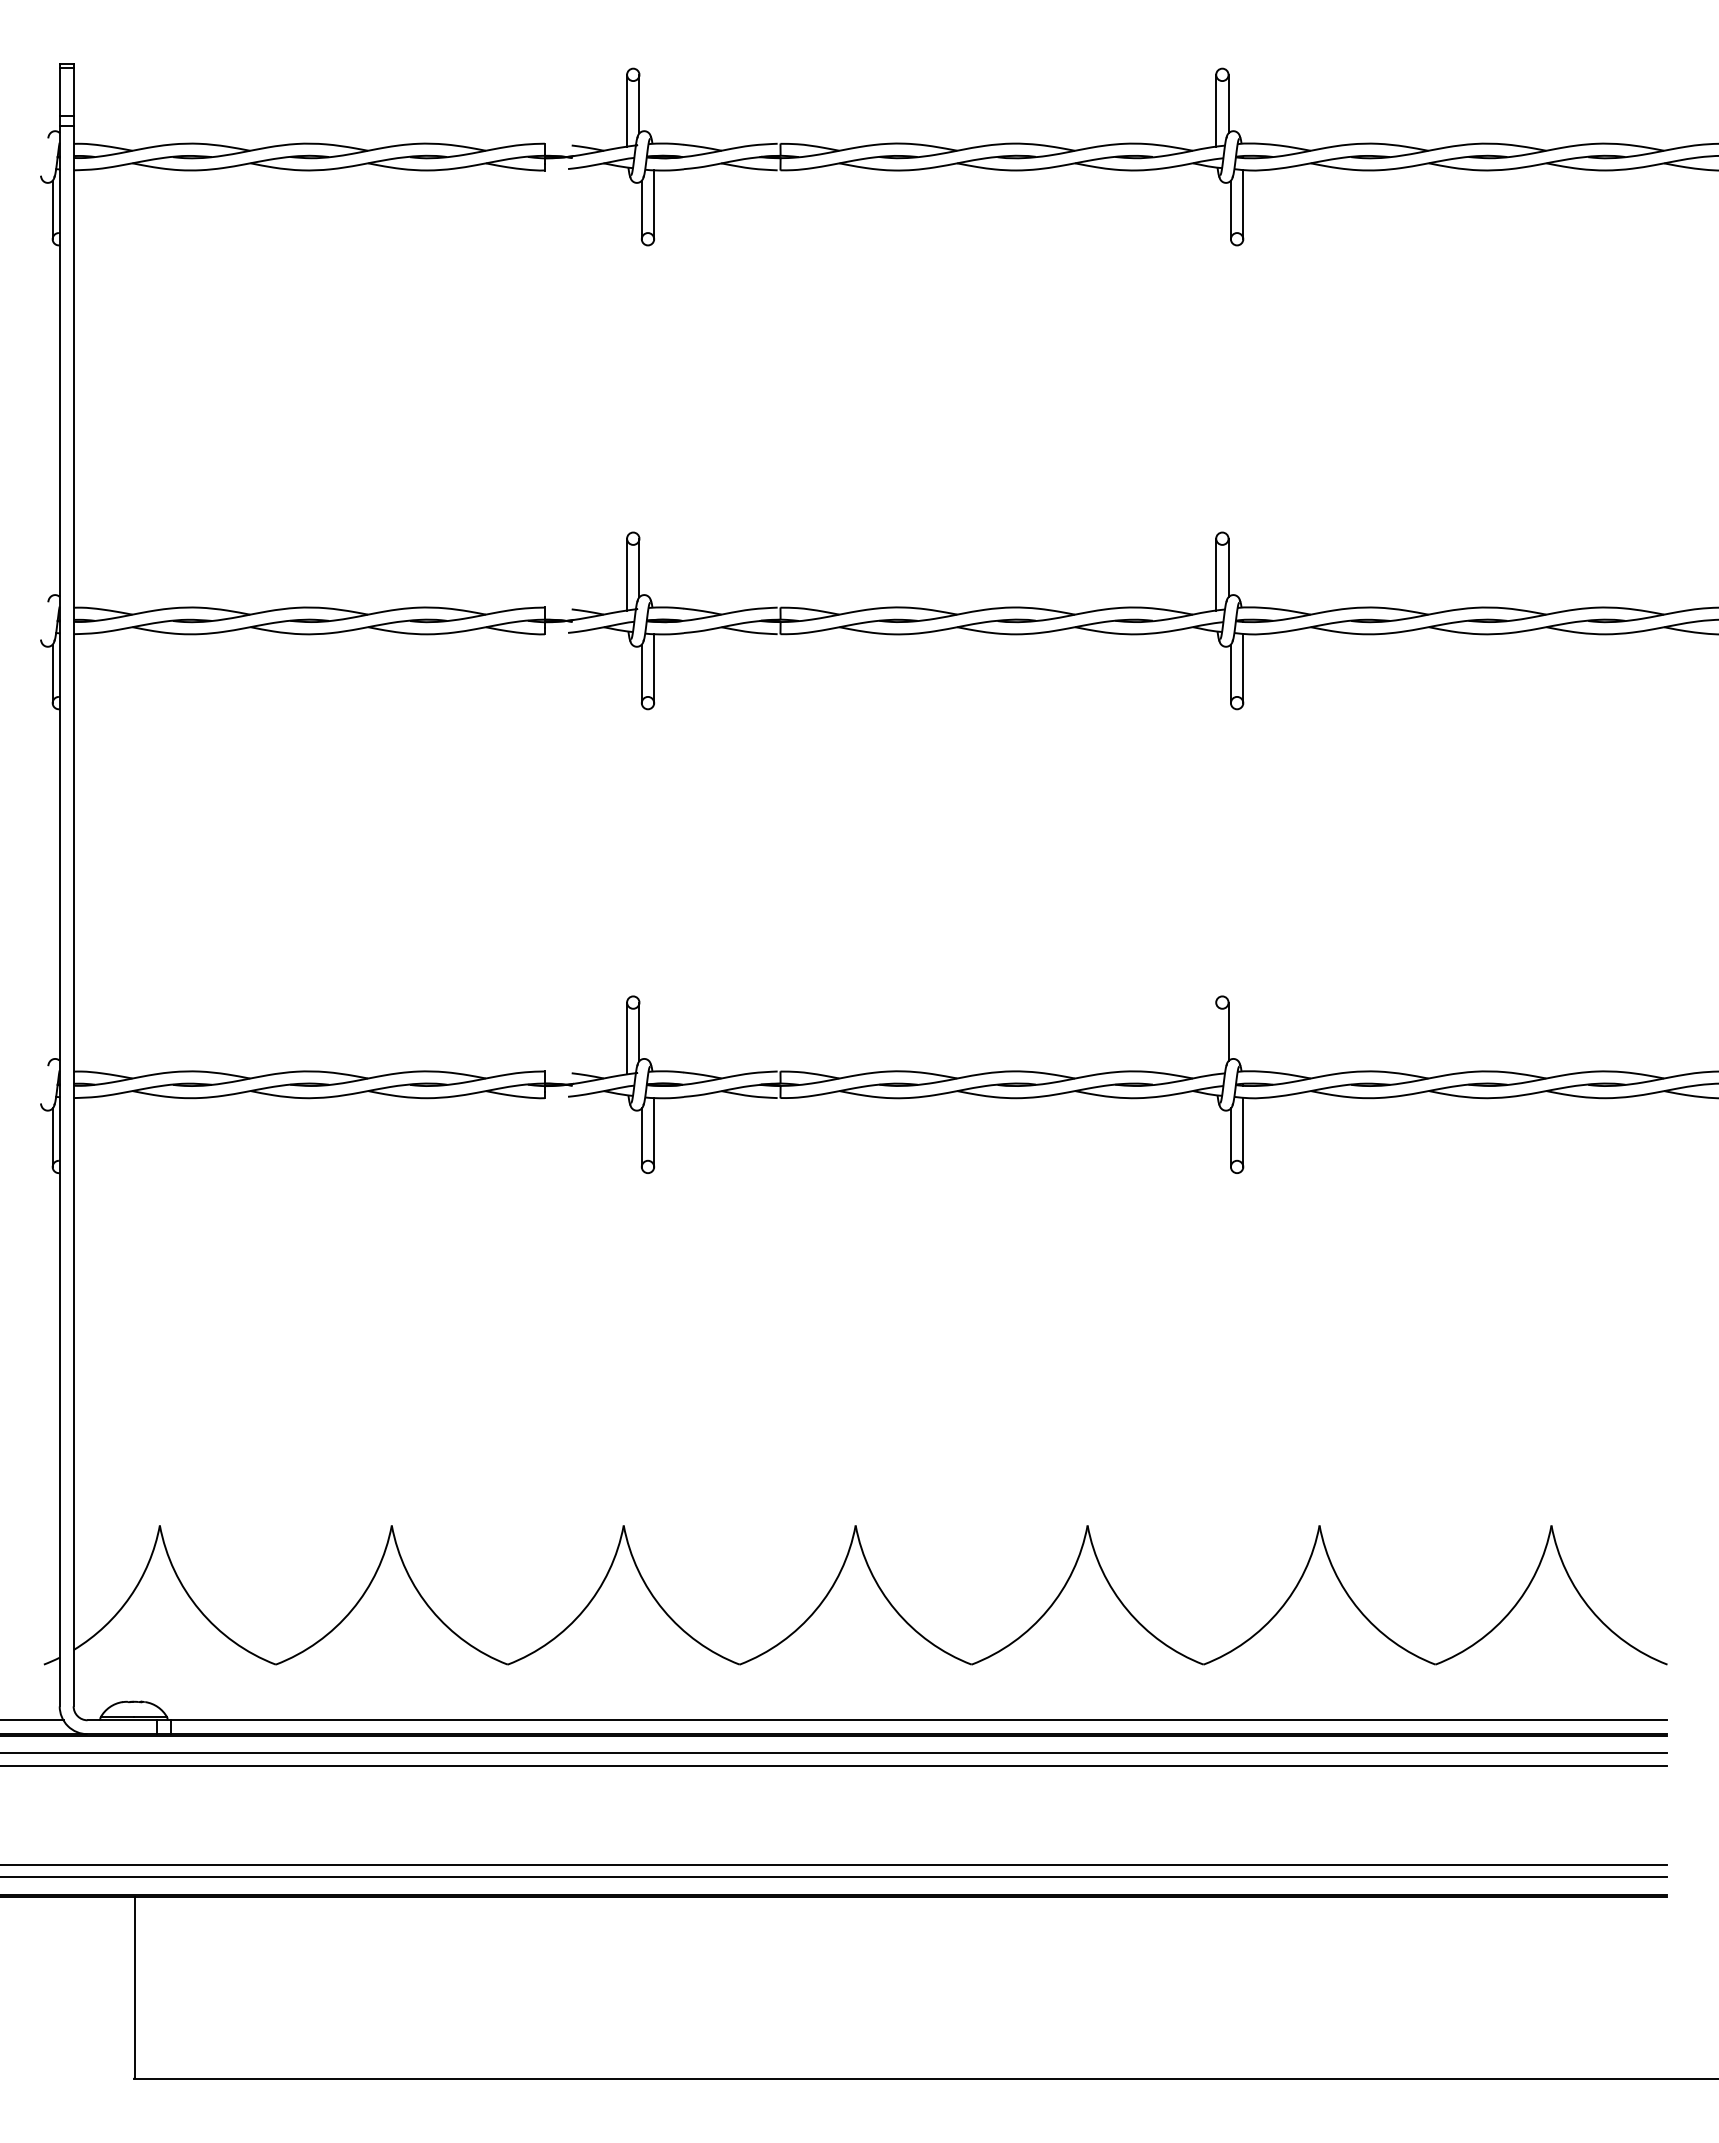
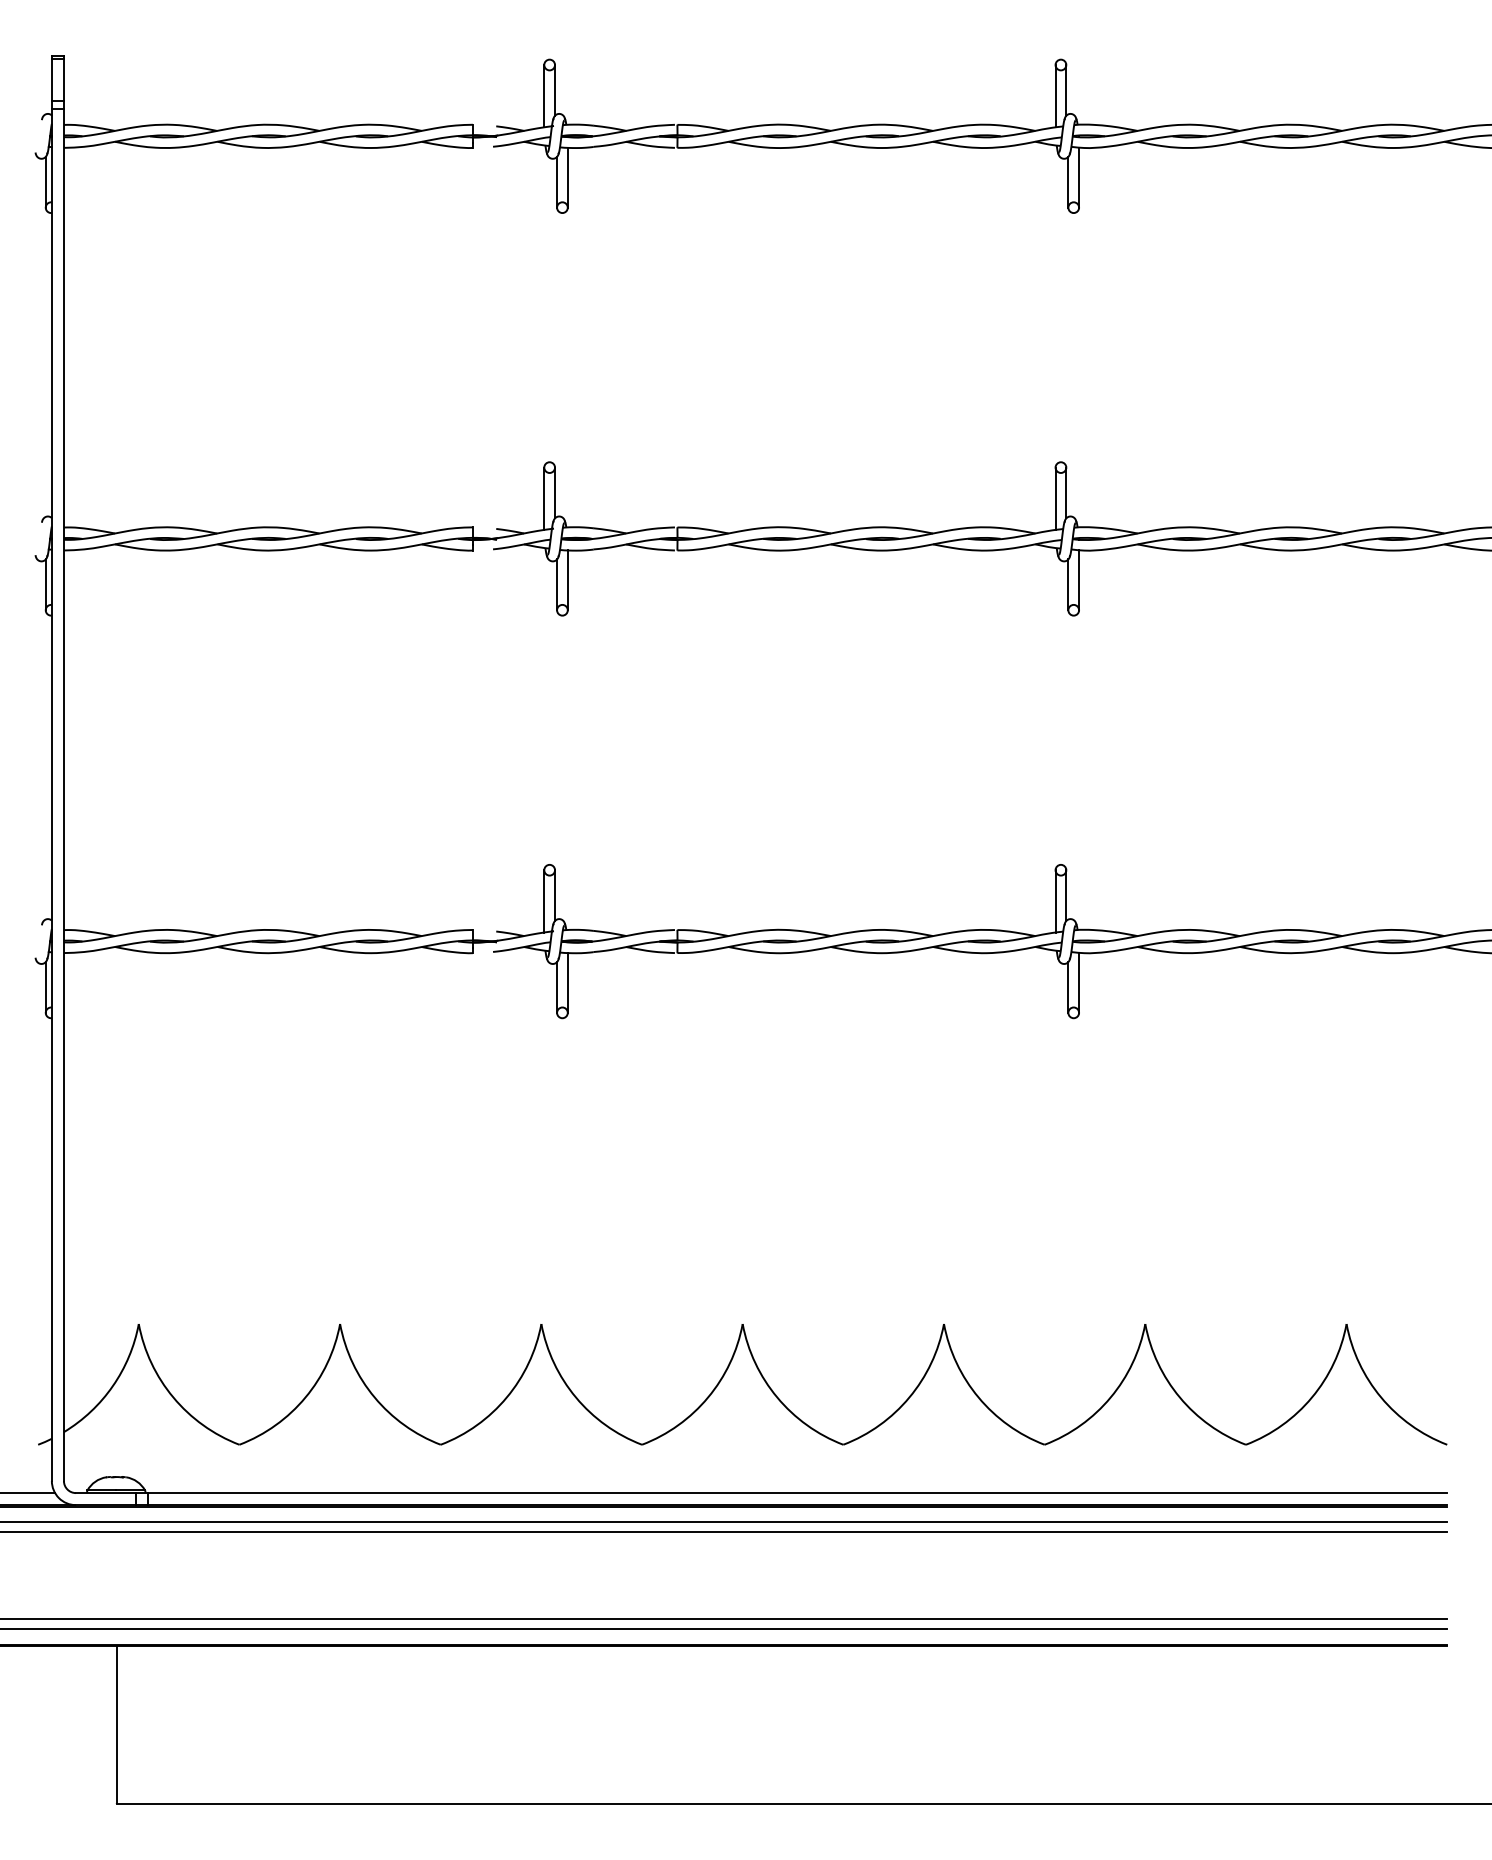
line: (1216, 1038) -> (1055, 901), added

